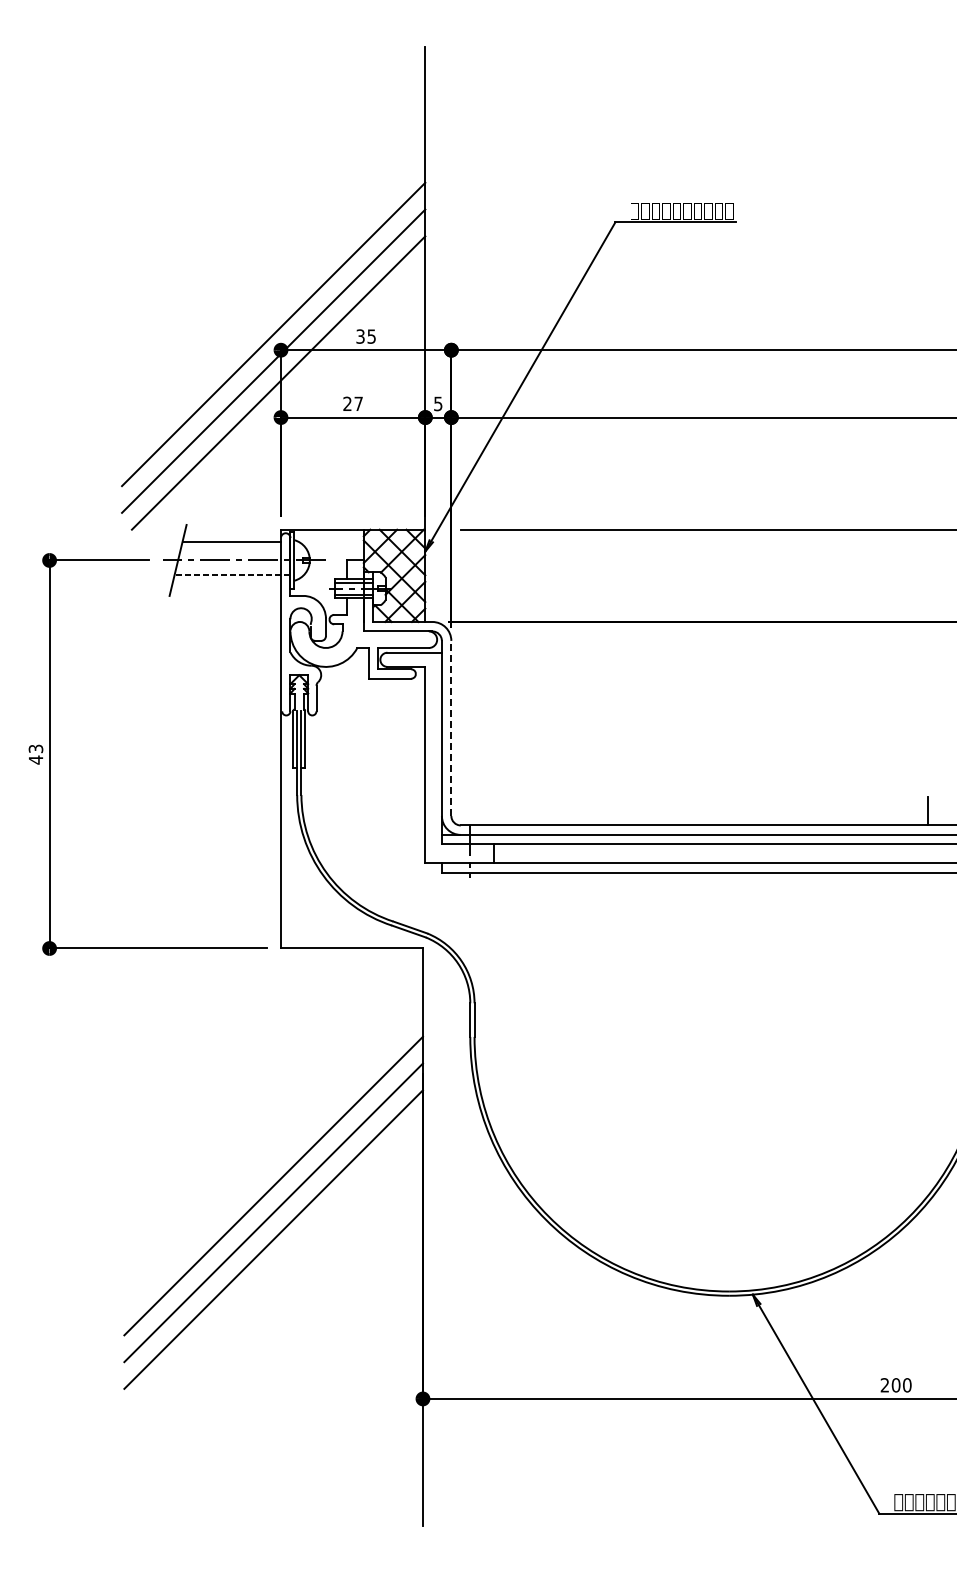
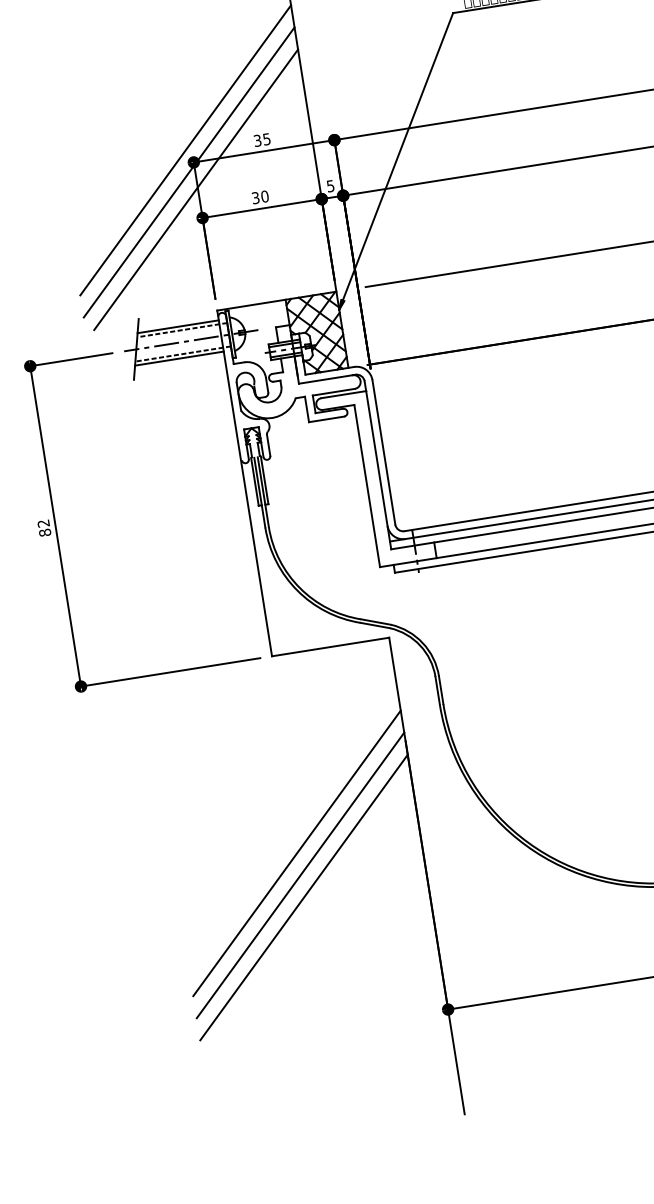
text: (353, 403) -> (260, 196), 27 -> 30
line: (235, 546) -> (181, 330), added
line: (227, 579) -> (179, 358), added
line: (451, 728) -> (384, 452), dashed -> solid
text: (35, 754) -> (43, 528), 43 -> 82

